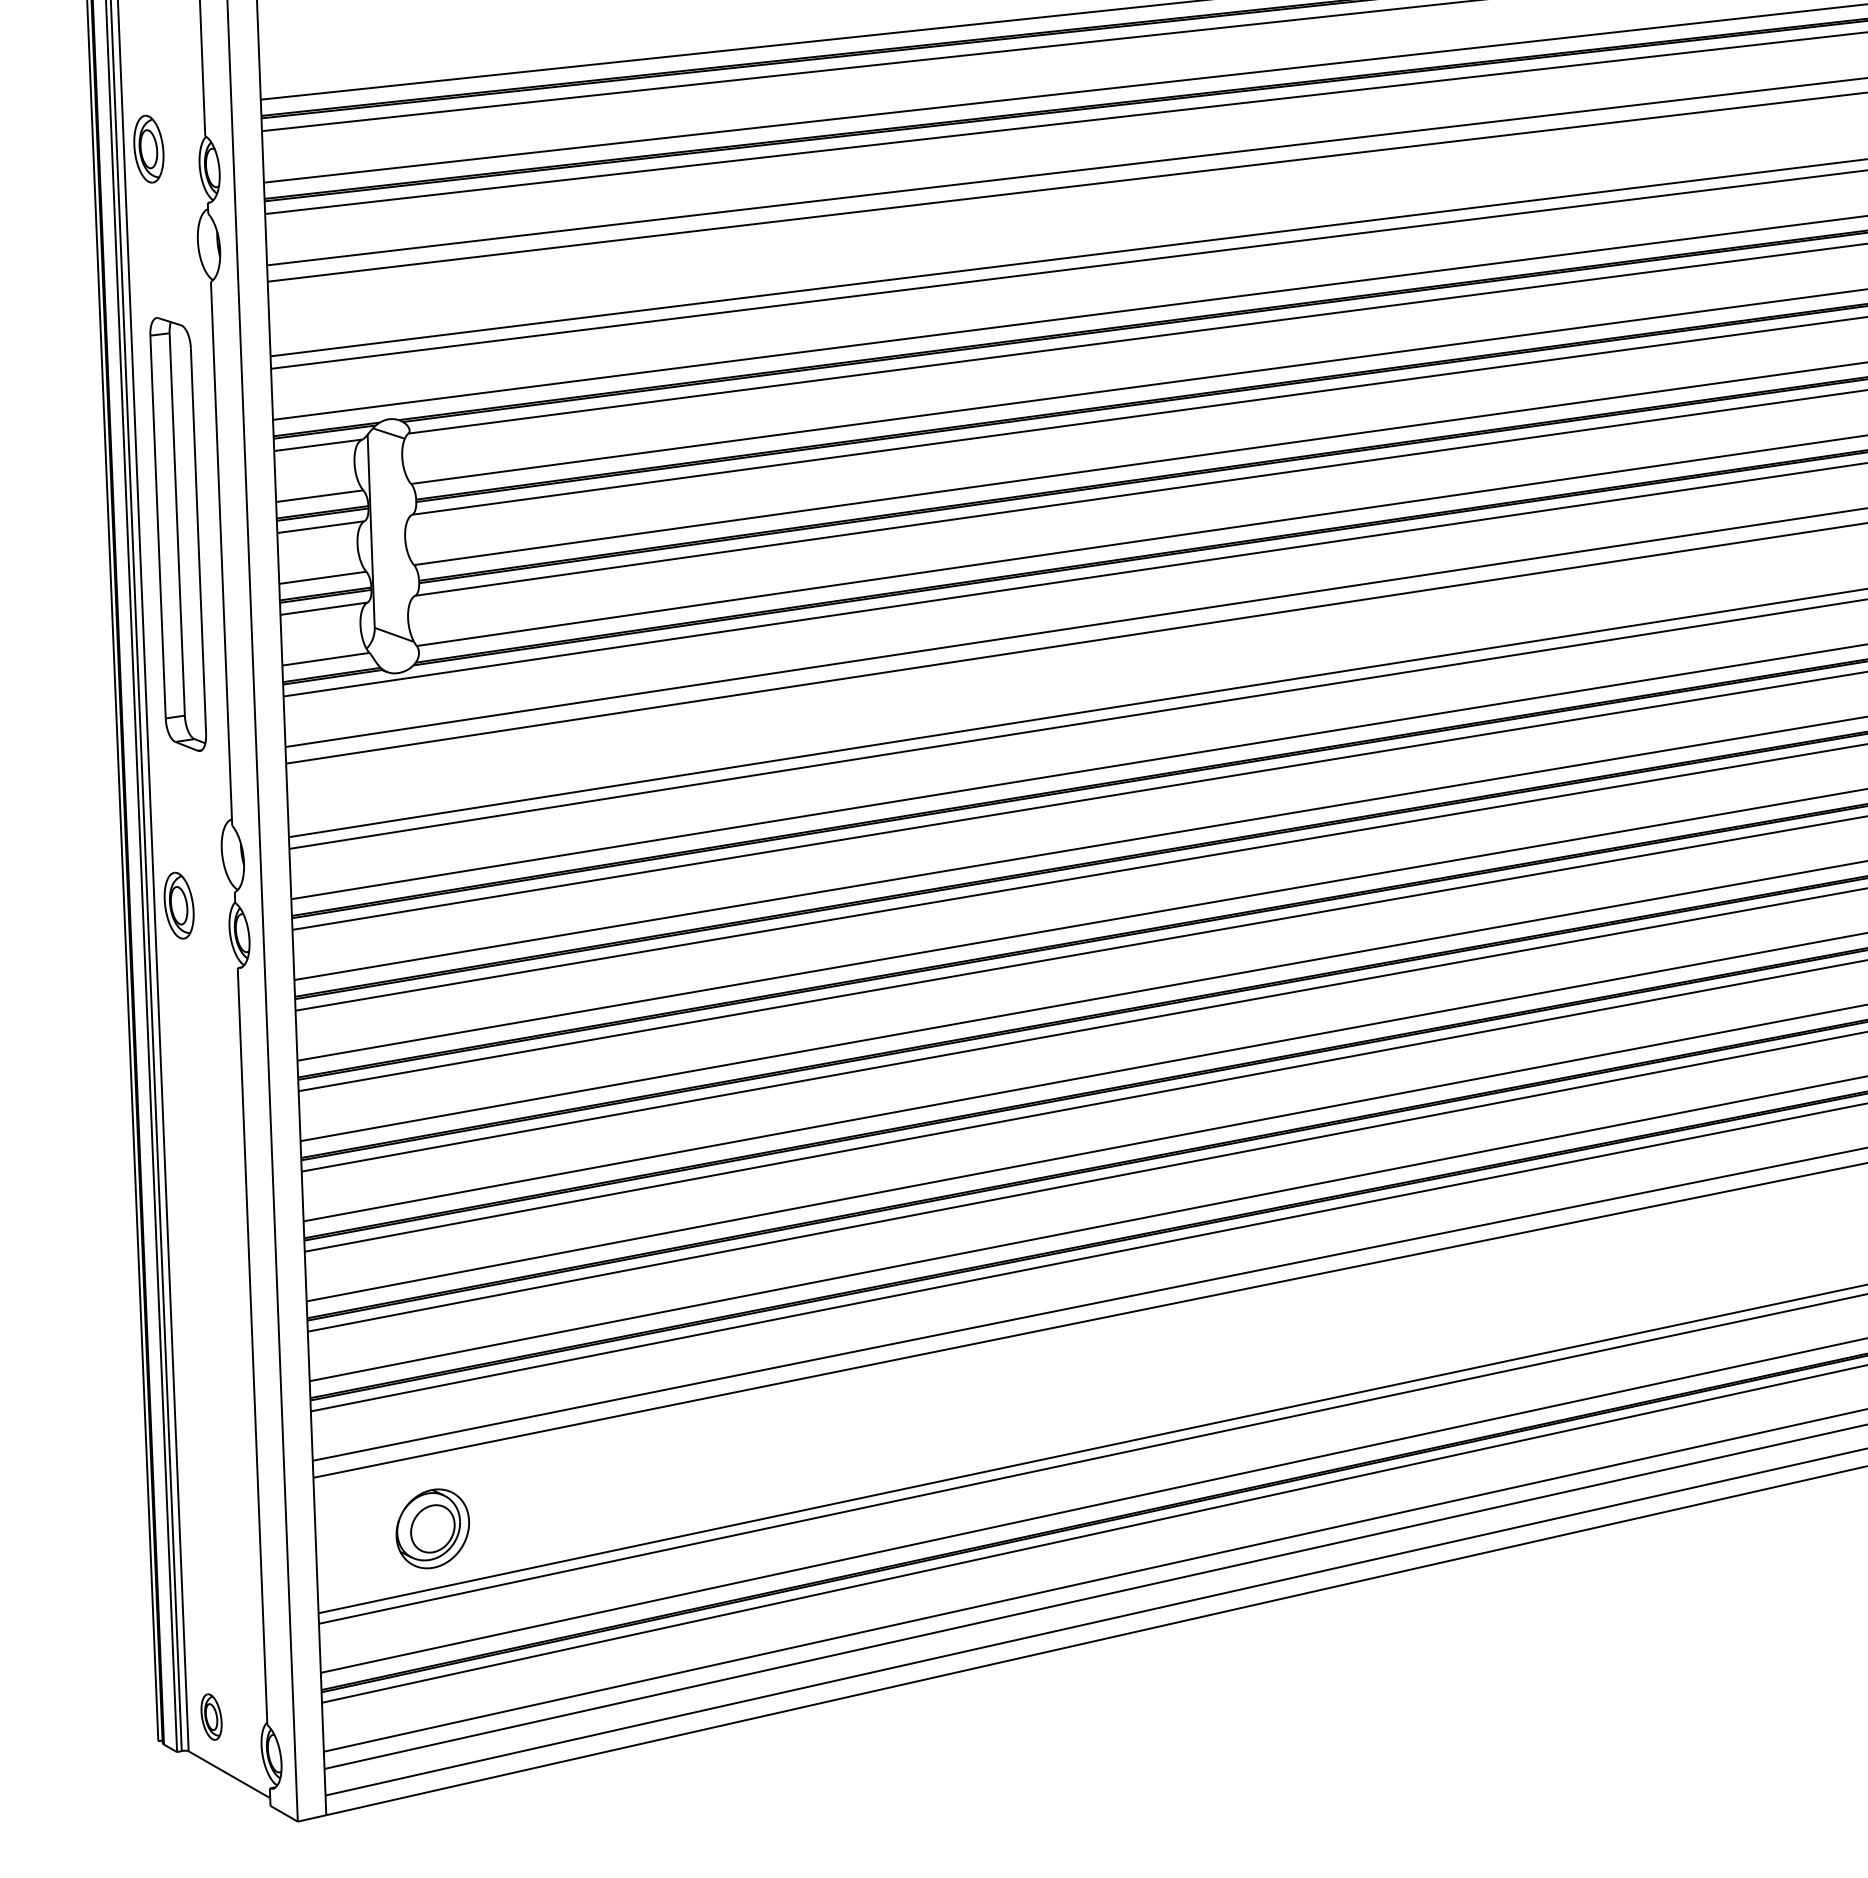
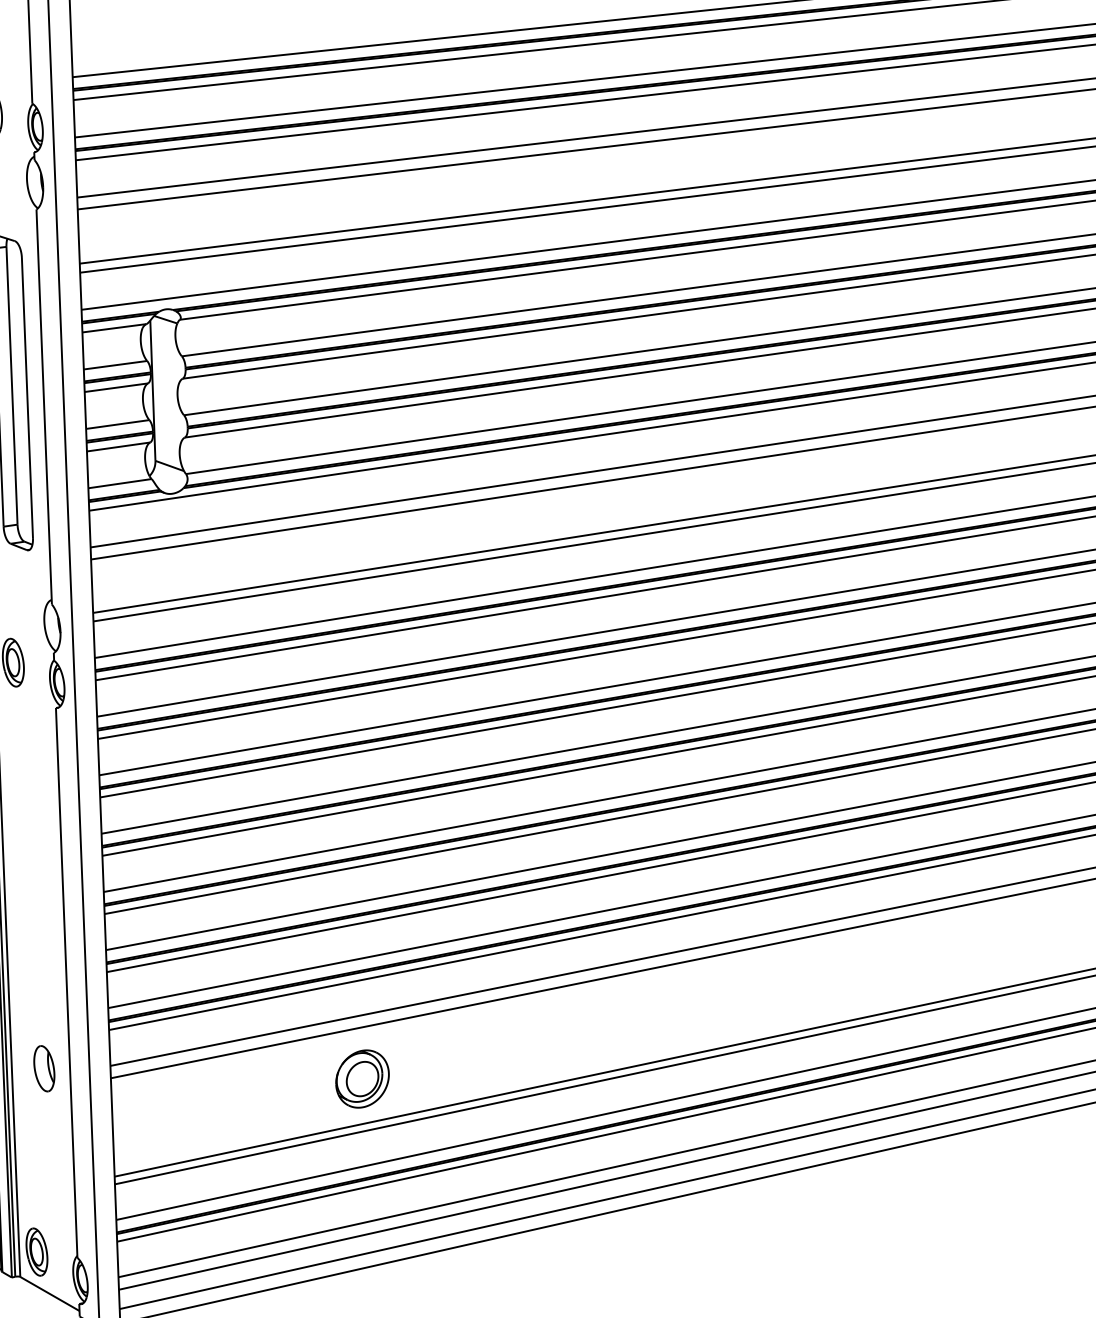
part: (221, 1464) -> (44, 1068), added
part: (432, 1528) -> (362, 1078), moved
part: (211, 1716) -> (36, 1251), size x1.43

